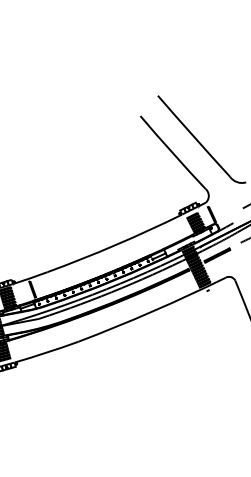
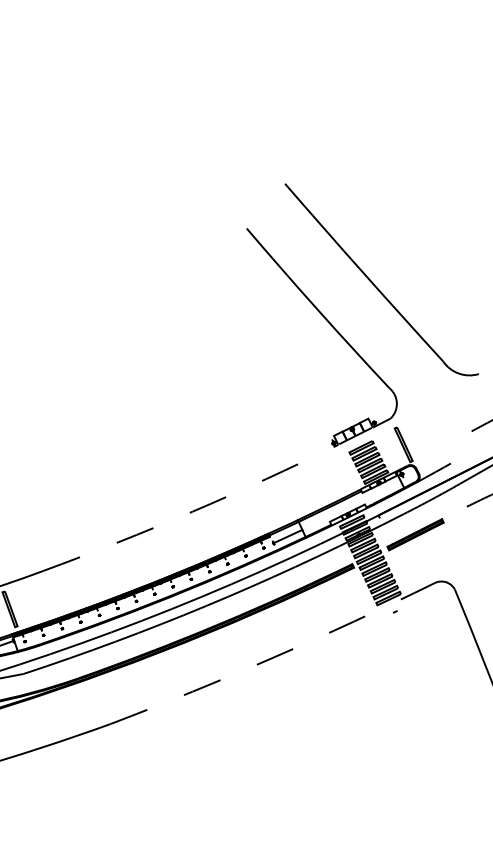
arc: (115, 245) -> (191, 512), solid -> dashed
arc: (152, 311) -> (273, 657), solid -> dashed

